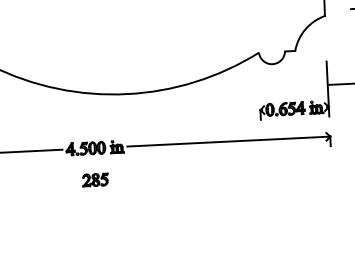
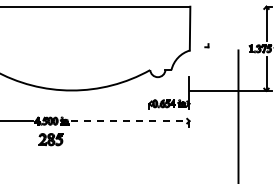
line: (229, 142) -> (130, 121), solid -> dashed
part: (96, 179) -> (51, 139), size x1.6

